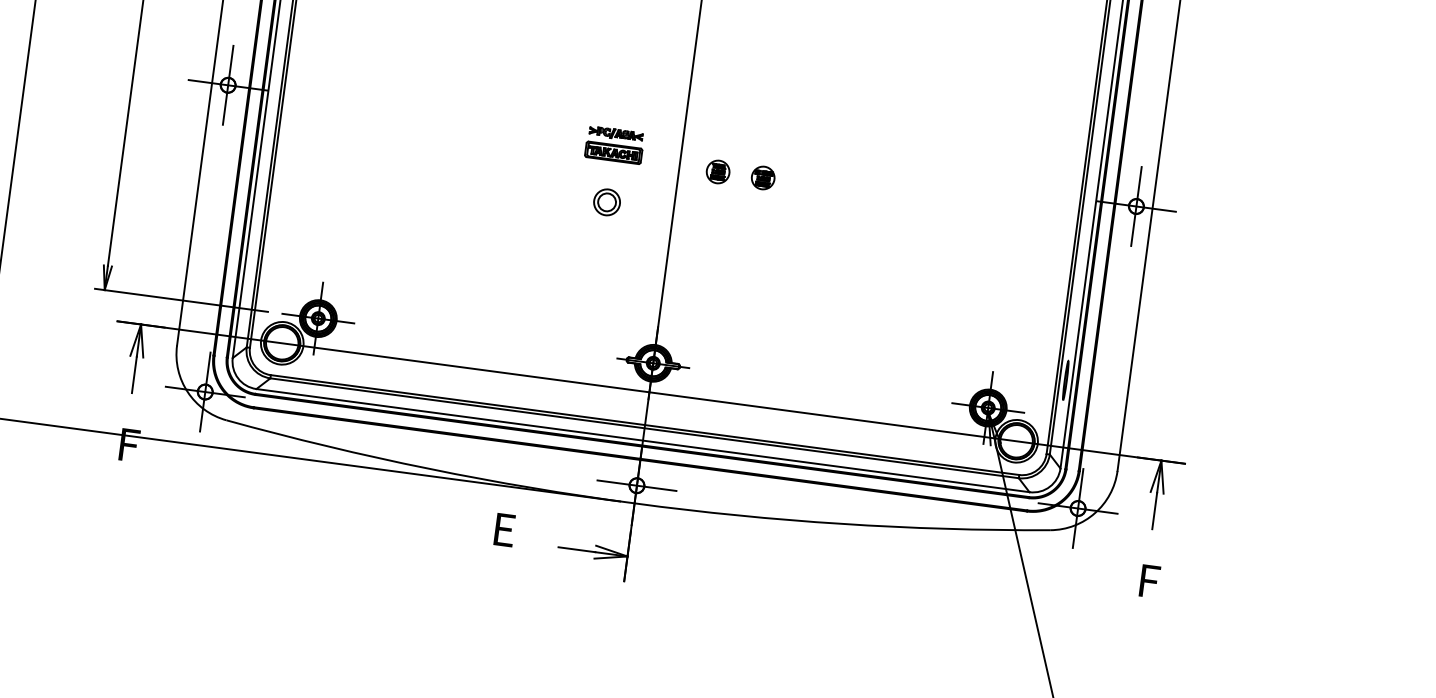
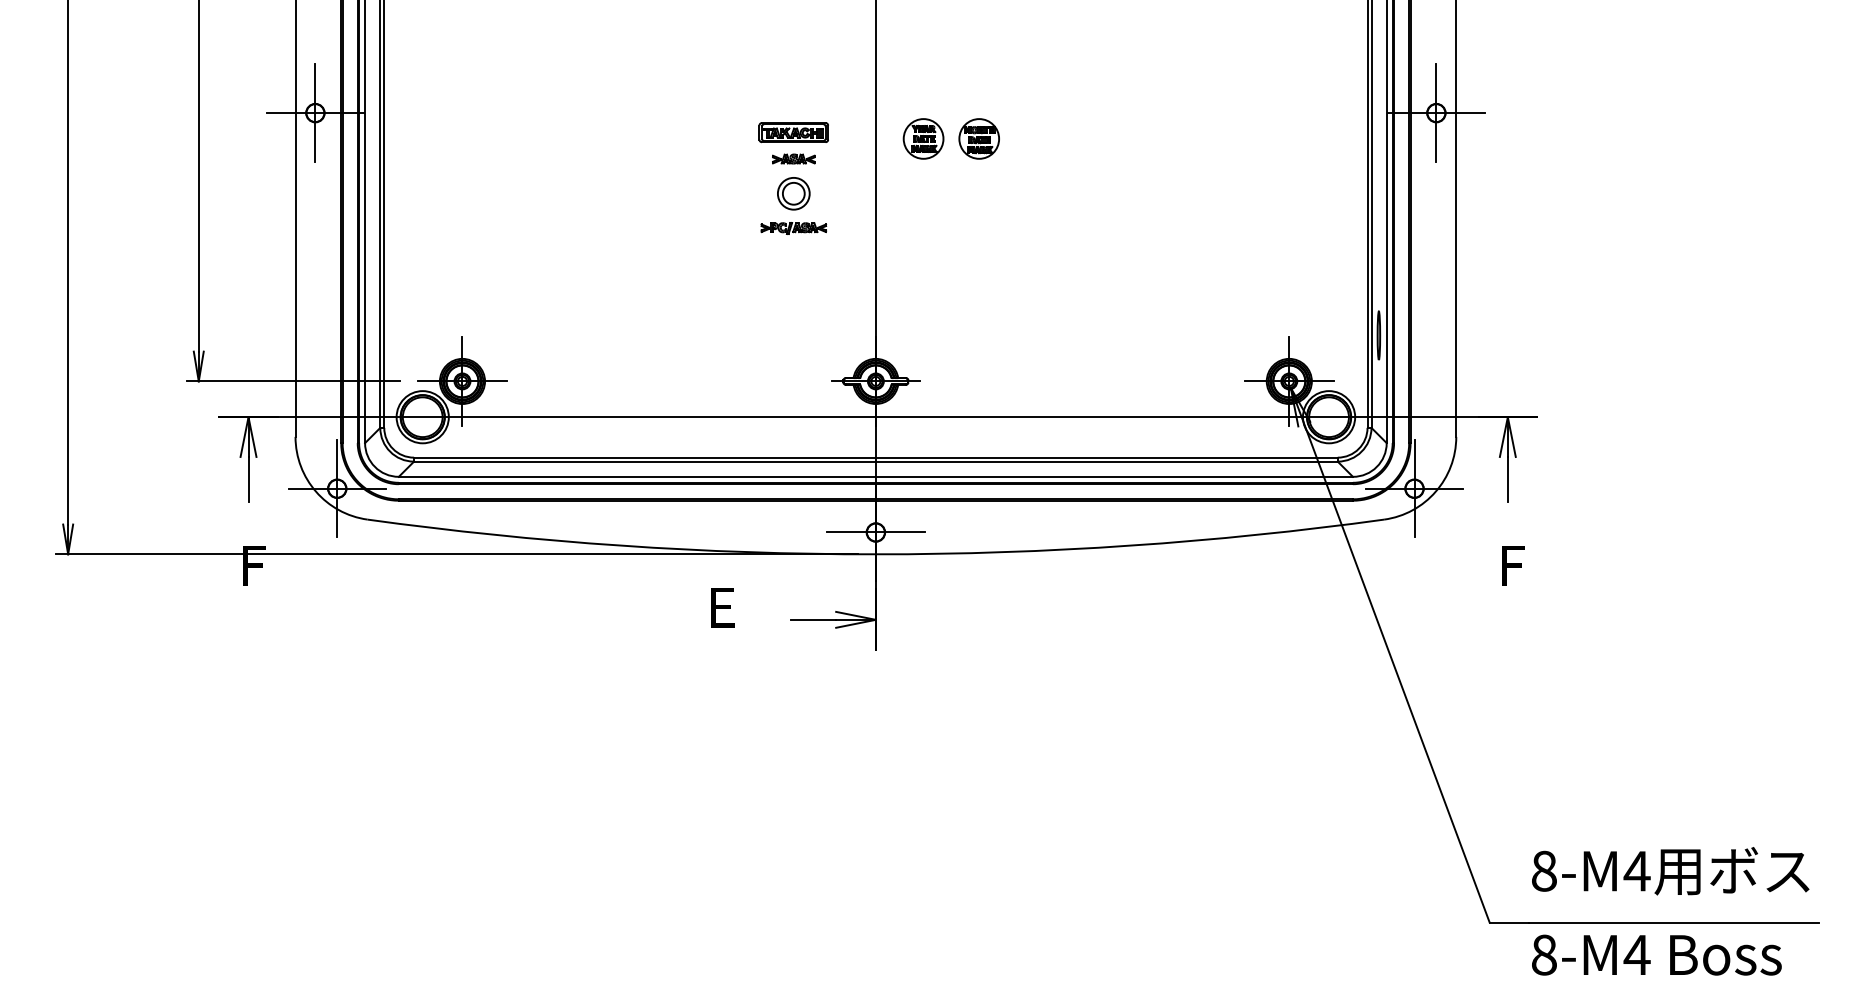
part: (615, 134) -> (793, 228), moved
part: (718, 171) -> (923, 138), size x1.43
part: (610, 173) -> (793, 158), added
part: (762, 177) -> (978, 138), size x1.43

